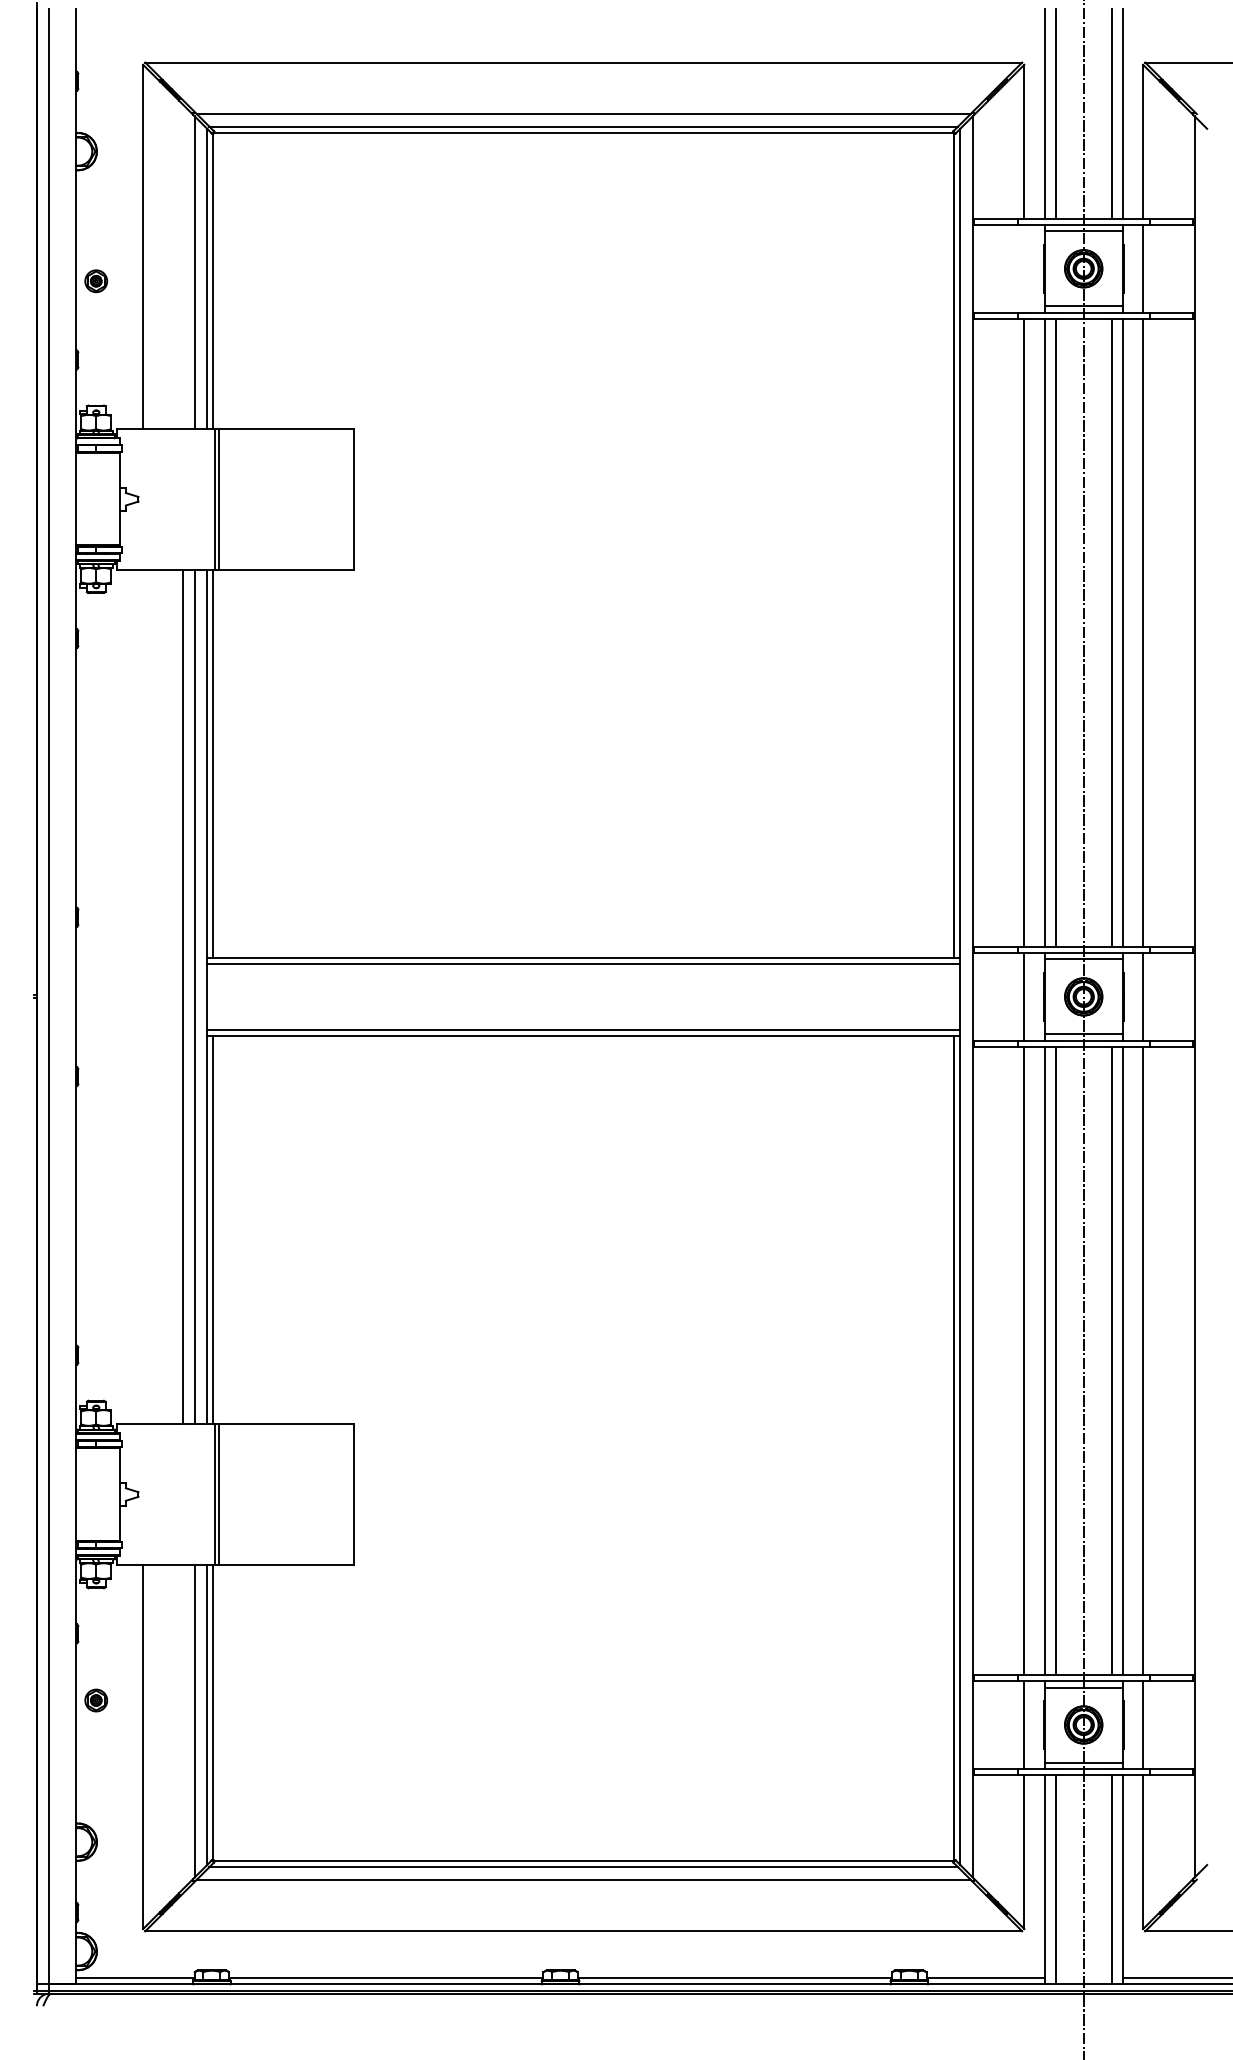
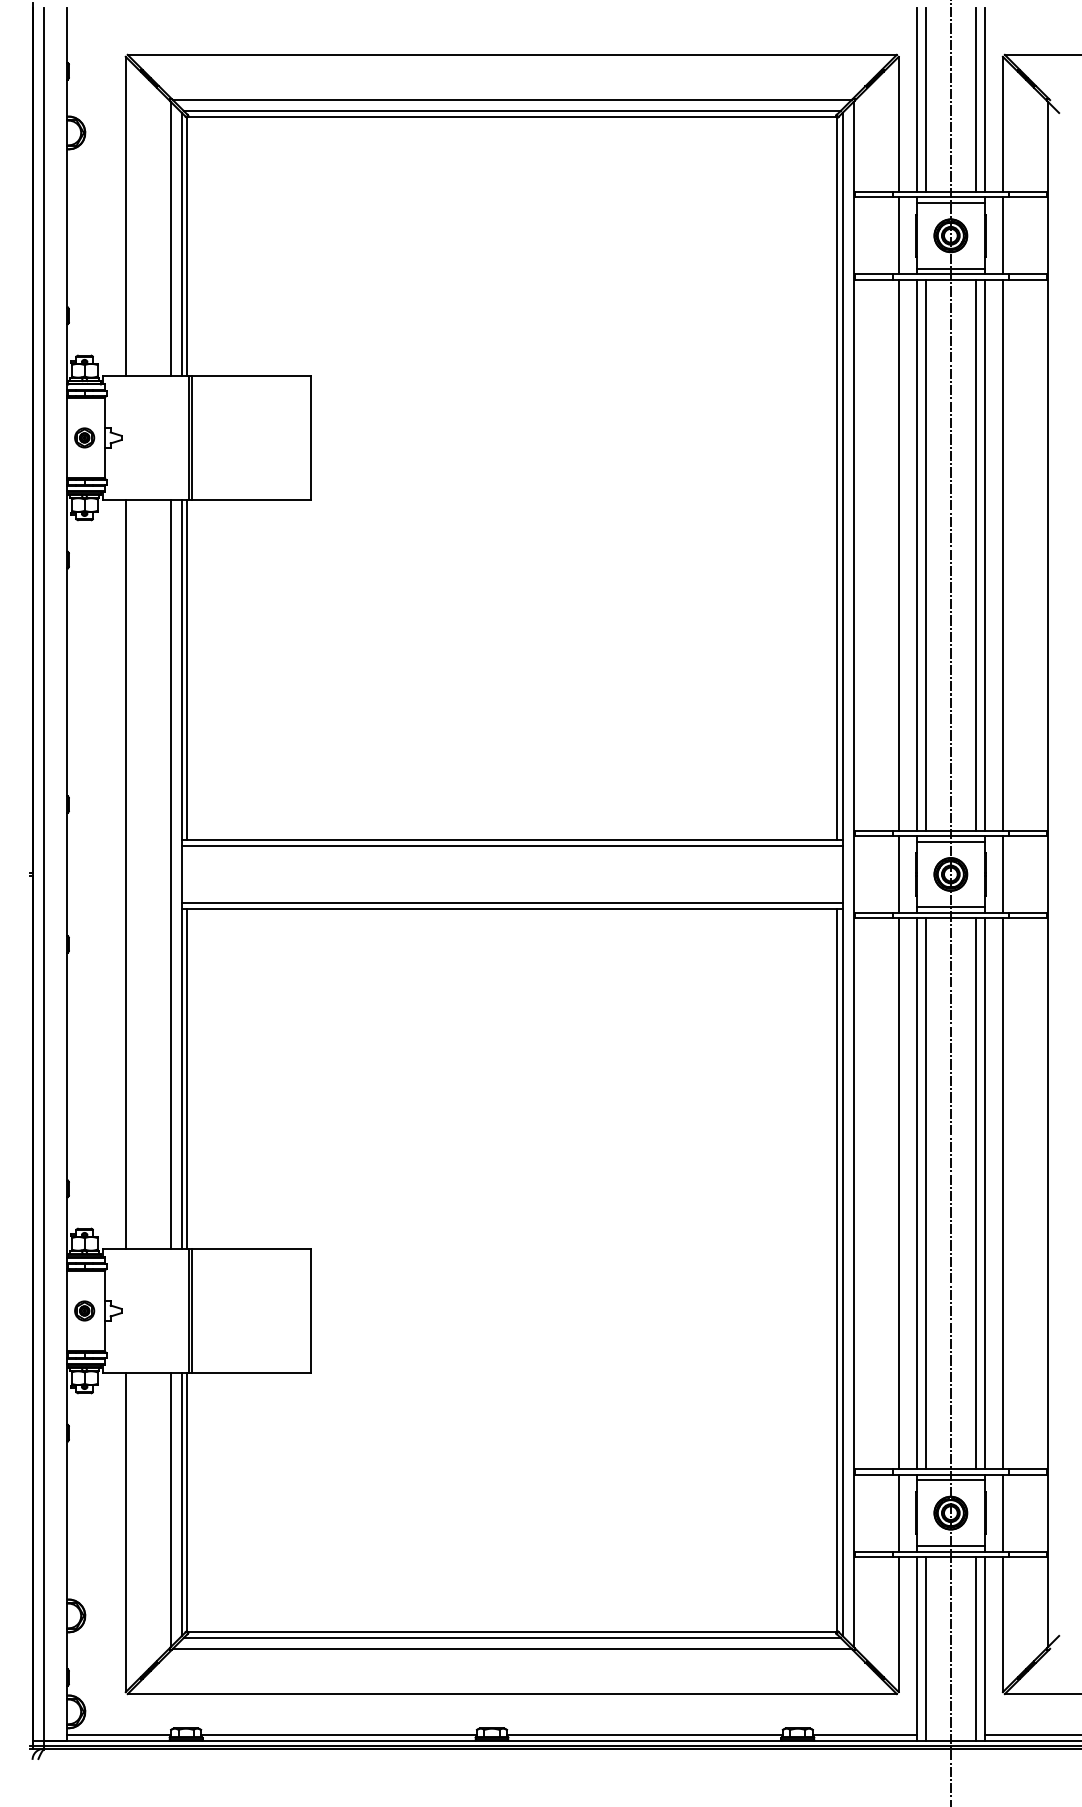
line: (1024, 268) -> (898, 235), added
part: (96, 281) -> (84, 438), moved
line: (183, 996) -> (126, 874), moved
part: (96, 1700) -> (84, 1310), moved

